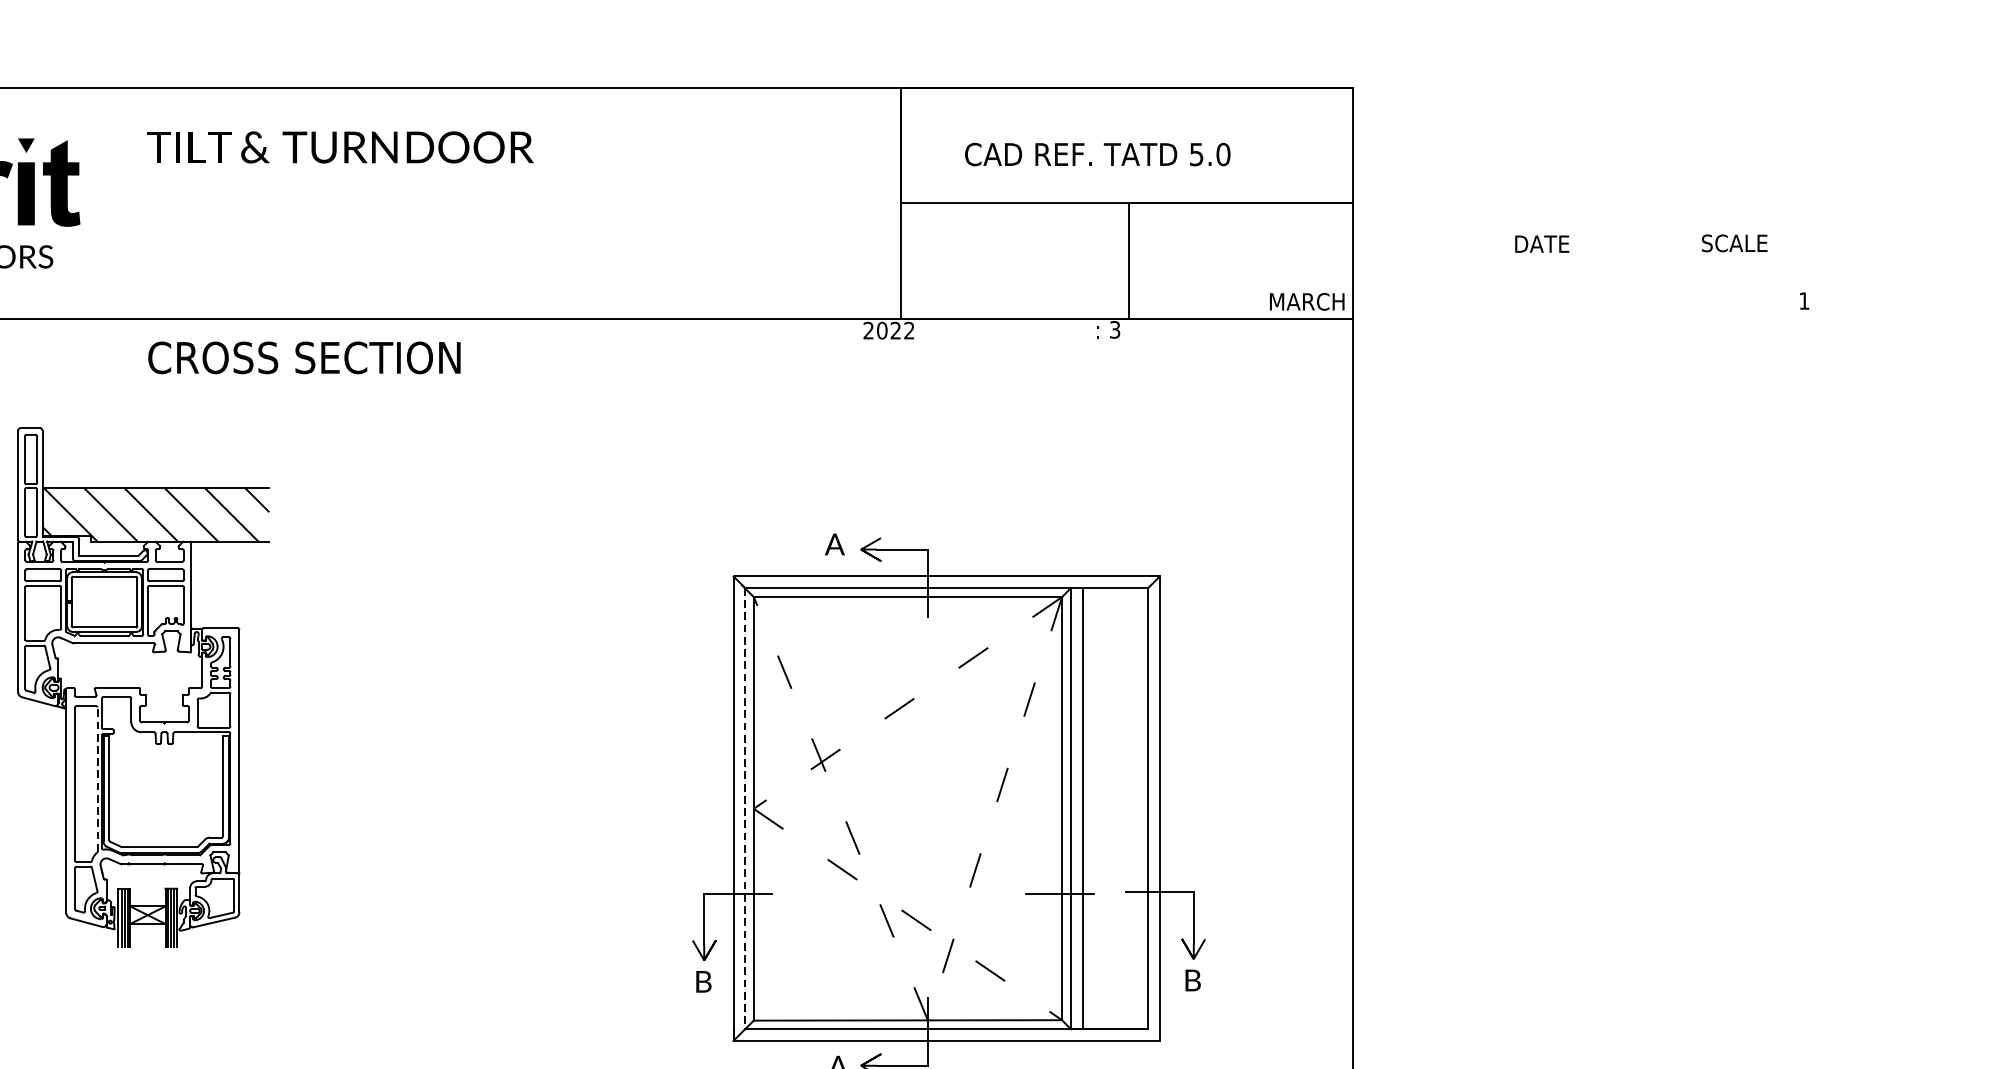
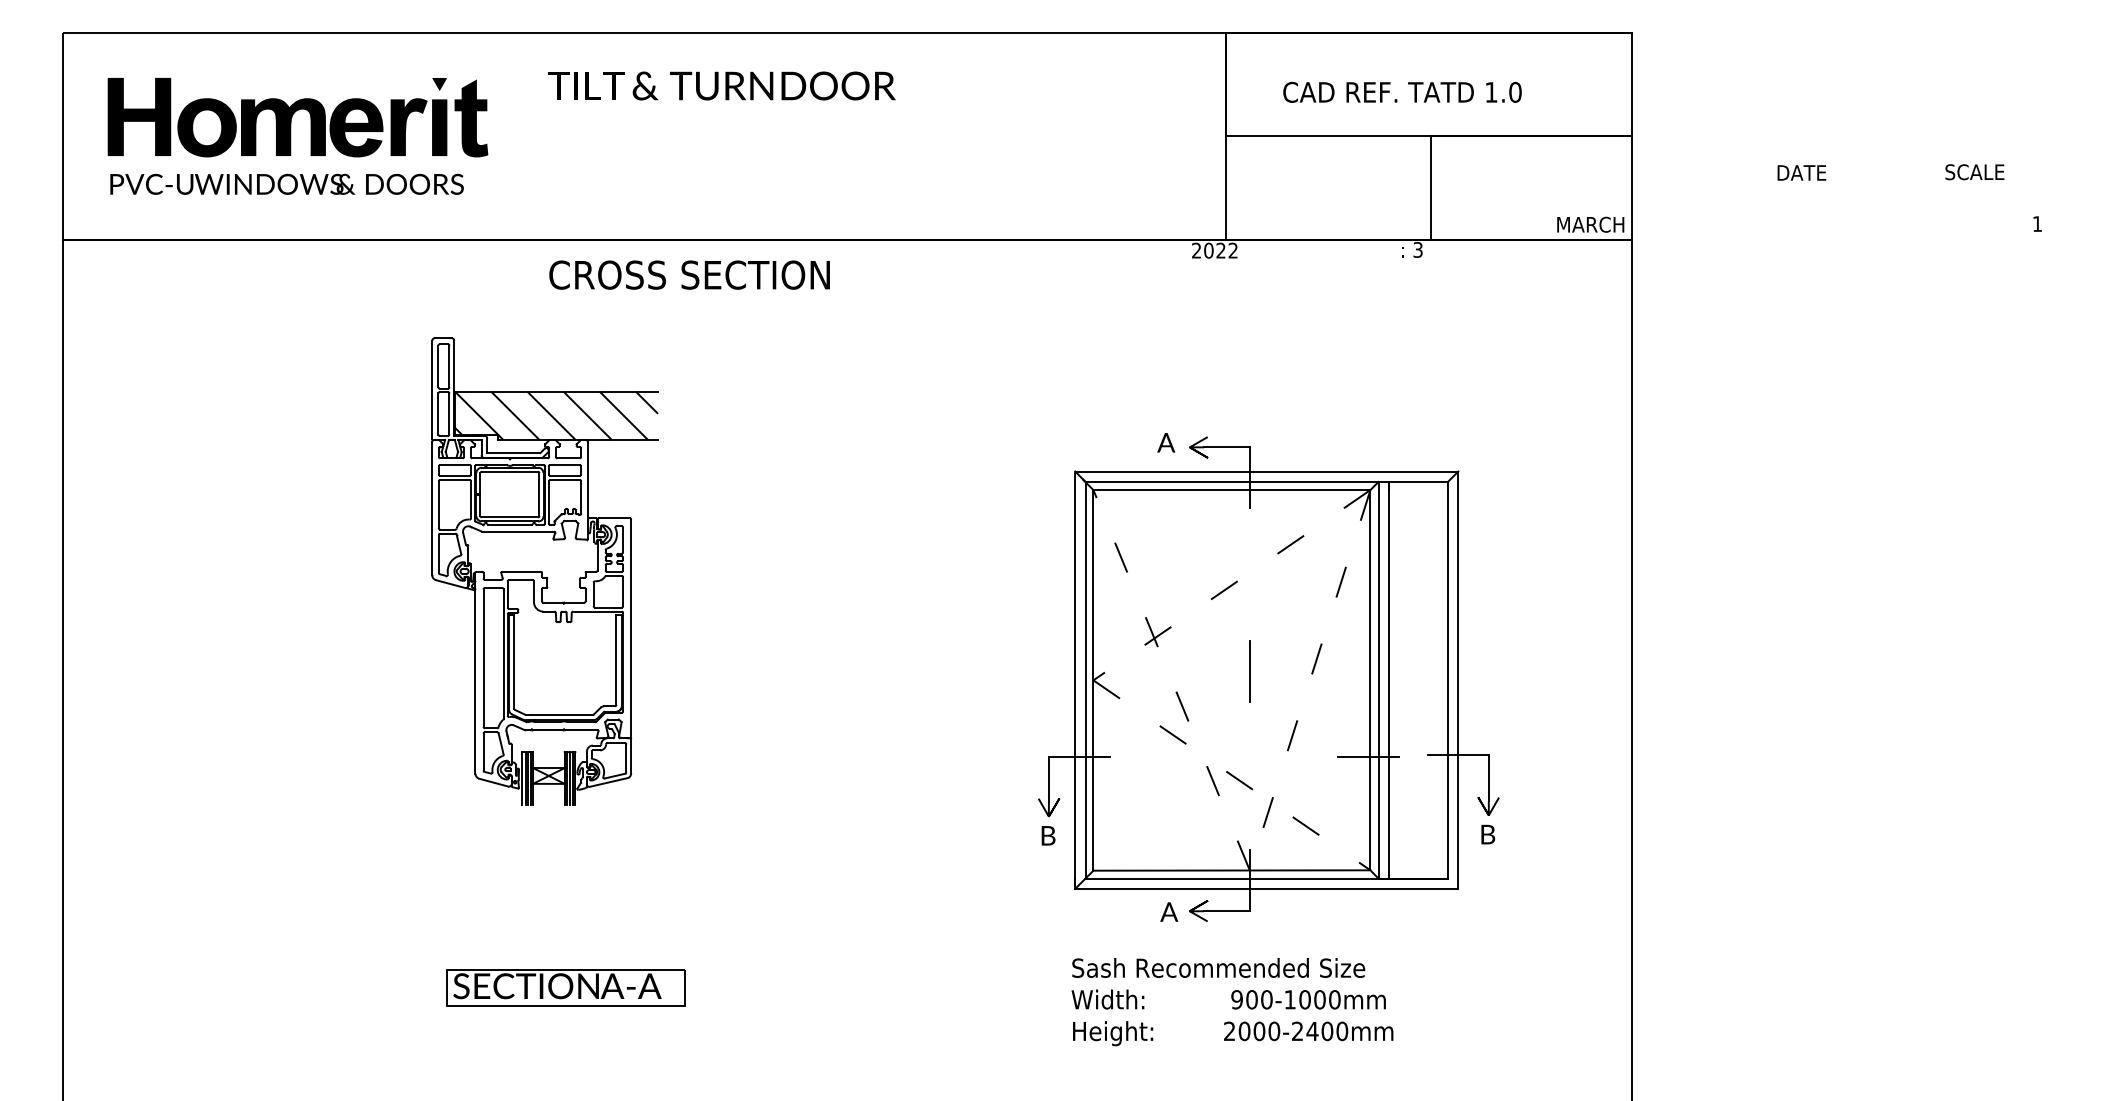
text: (1196, 154) -> (1491, 92), 5.0 -> 1.0
line: (97, 780) -> (503, 654), dashed -> solid
line: (927, 798) -> (1249, 671), added
line: (744, 808) -> (1085, 680), dashed -> solid

